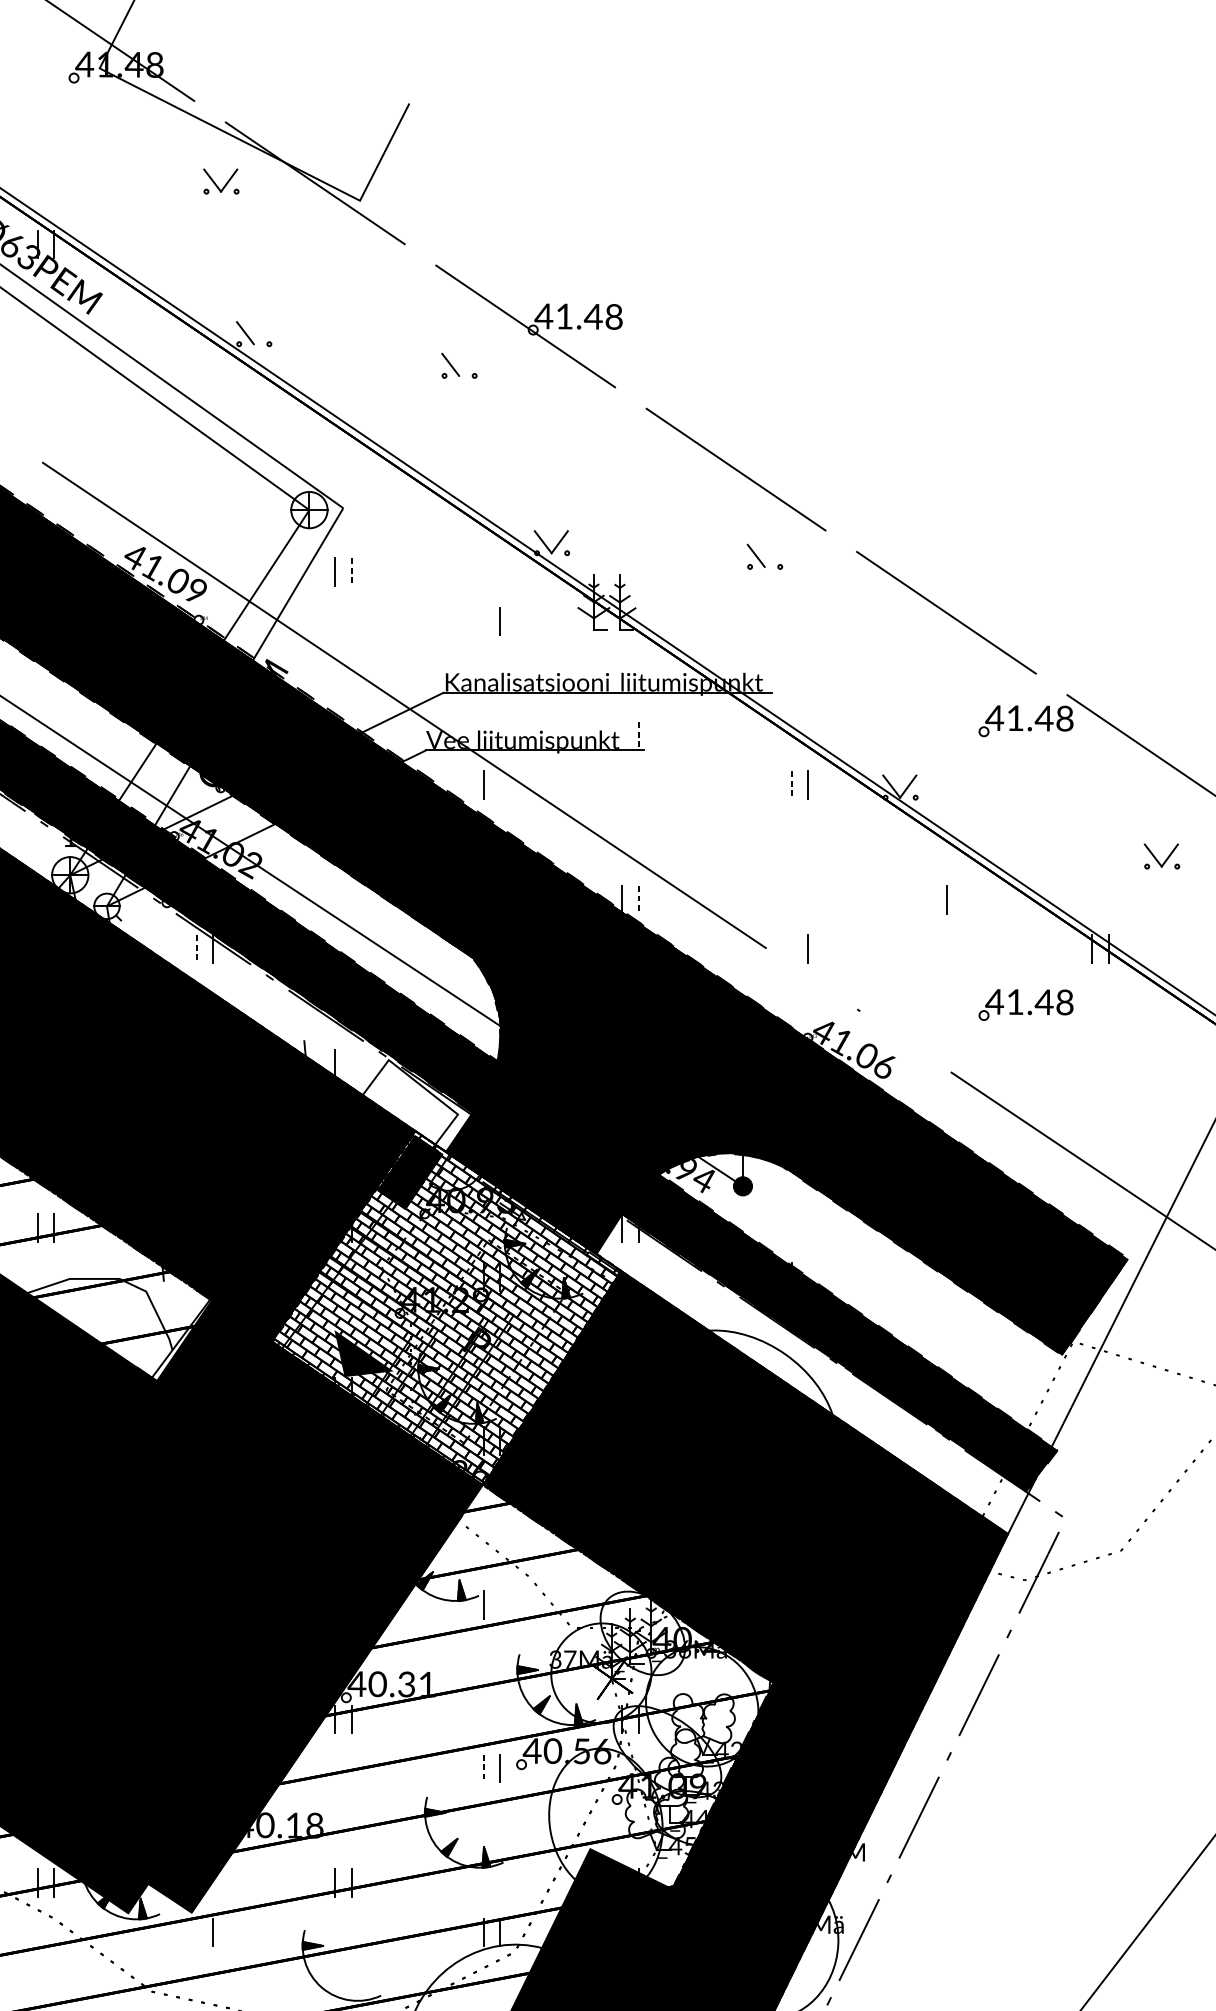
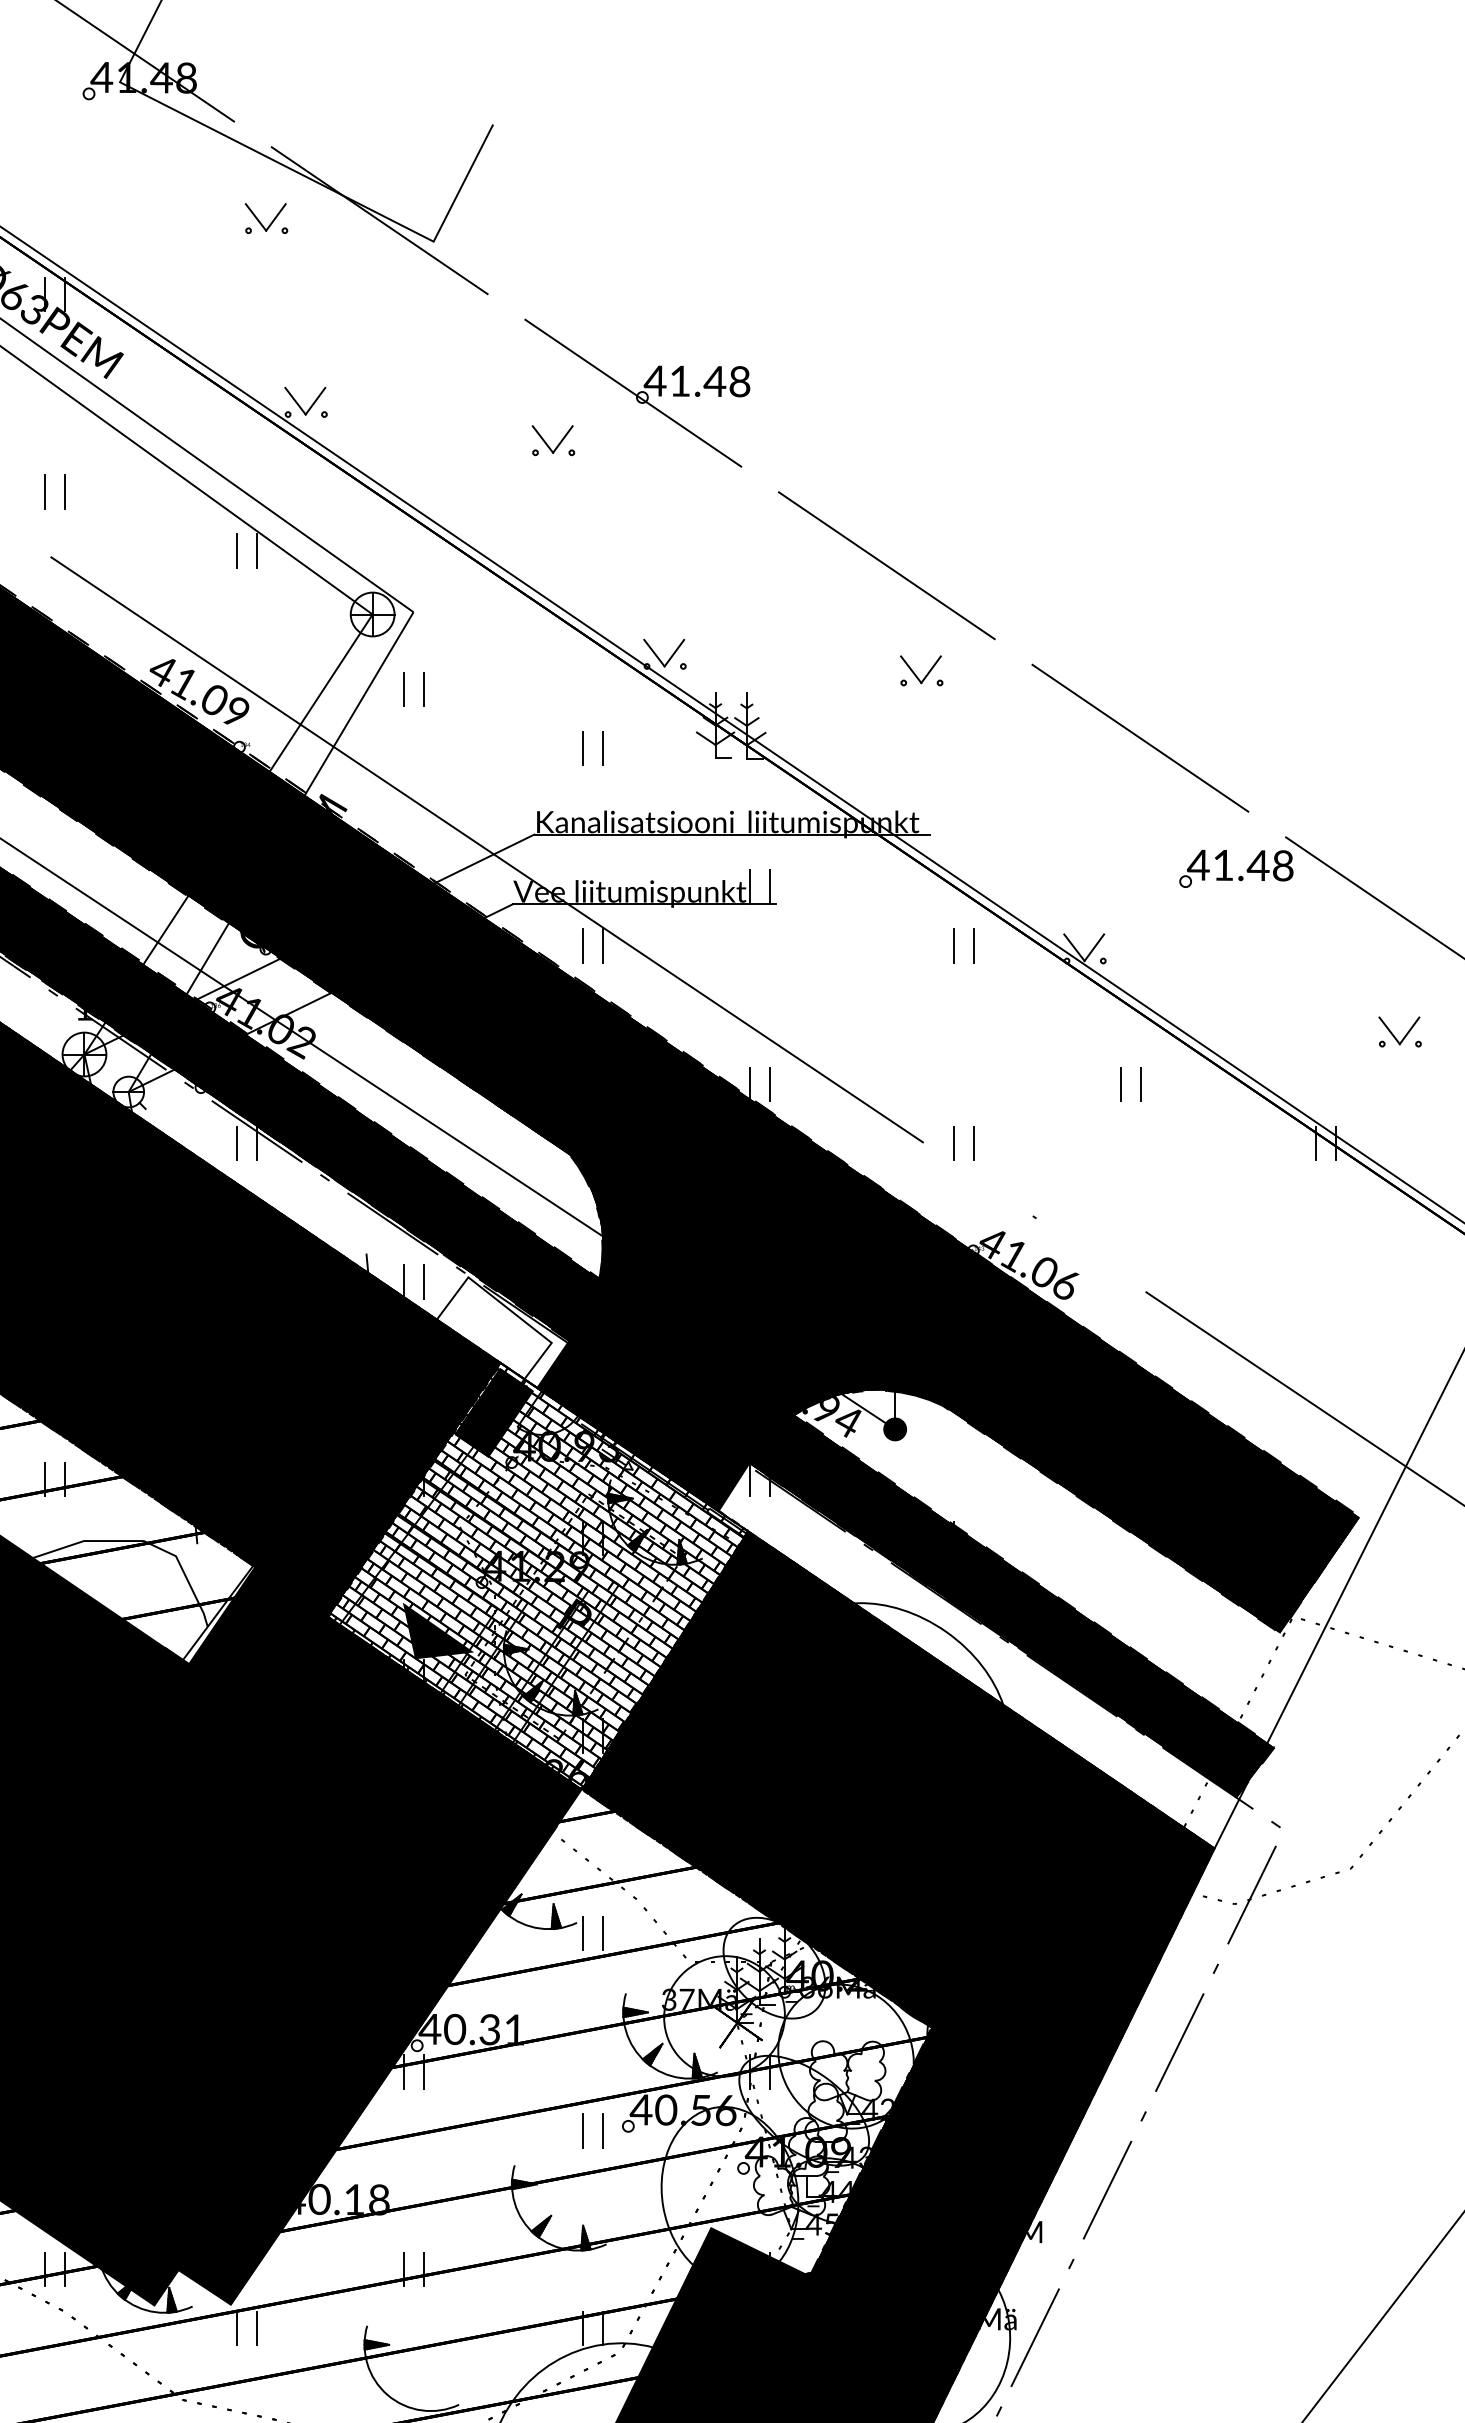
line: (261, 332) -> (315, 400), added
line: (466, 364) -> (562, 439), added
line: (37, 408) -> (45, 491), added
line: (54, 408) -> (65, 491), added
line: (196, 457) -> (236, 550), added
line: (213, 457) -> (256, 550), added
line: (772, 555) -> (930, 669), added
line: (351, 572) -> (423, 689), dashed -> solid
line: (483, 621) -> (582, 748), added
line: (622, 735) -> (749, 886), added
line: (638, 735) -> (769, 886), dashed -> solid
line: (500, 784) -> (602, 945), added
line: (792, 785) -> (954, 946), dashed -> solid
line: (638, 900) -> (769, 1084), dashed -> solid
line: (929, 900) -> (1120, 1084), added
line: (196, 949) -> (236, 1143), dashed -> solid
line: (792, 949) -> (954, 1143), added
part: (1029, 1010) -> (1240, 1217), removed
line: (351, 1063) -> (423, 1281), added
line: (500, 1604) -> (602, 1933), added
line: (483, 1768) -> (582, 2131), dashed -> solid
line: (196, 1932) -> (236, 2328), added

